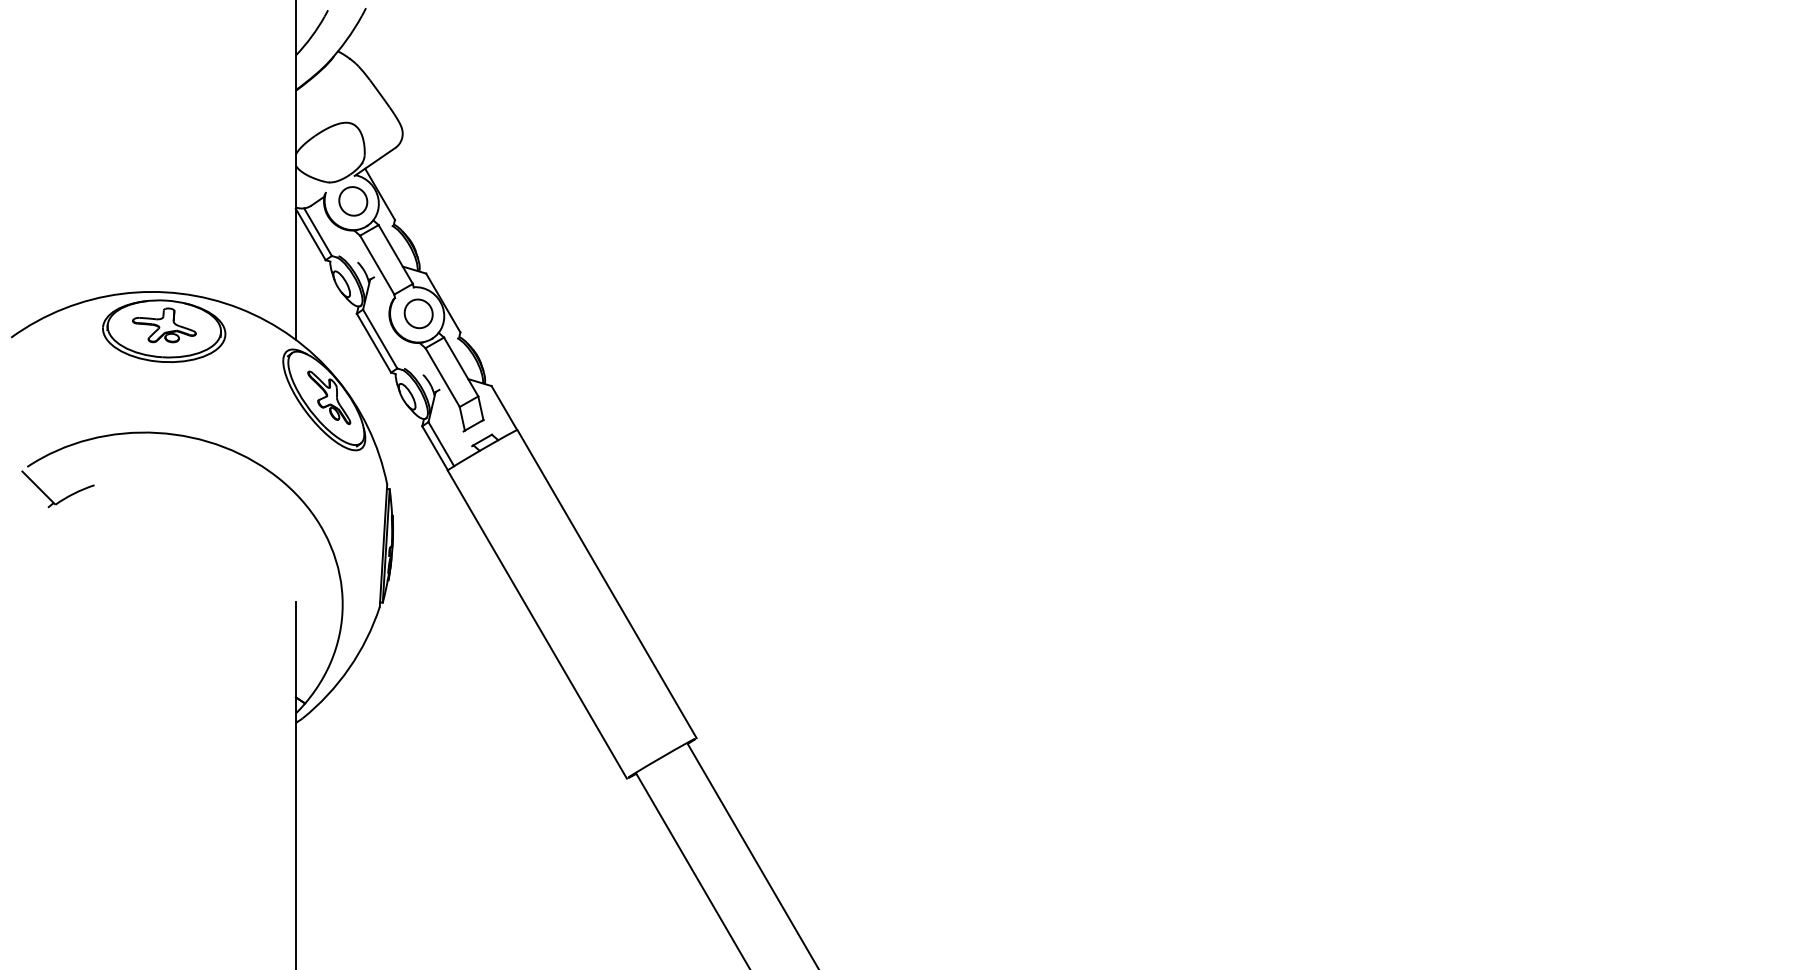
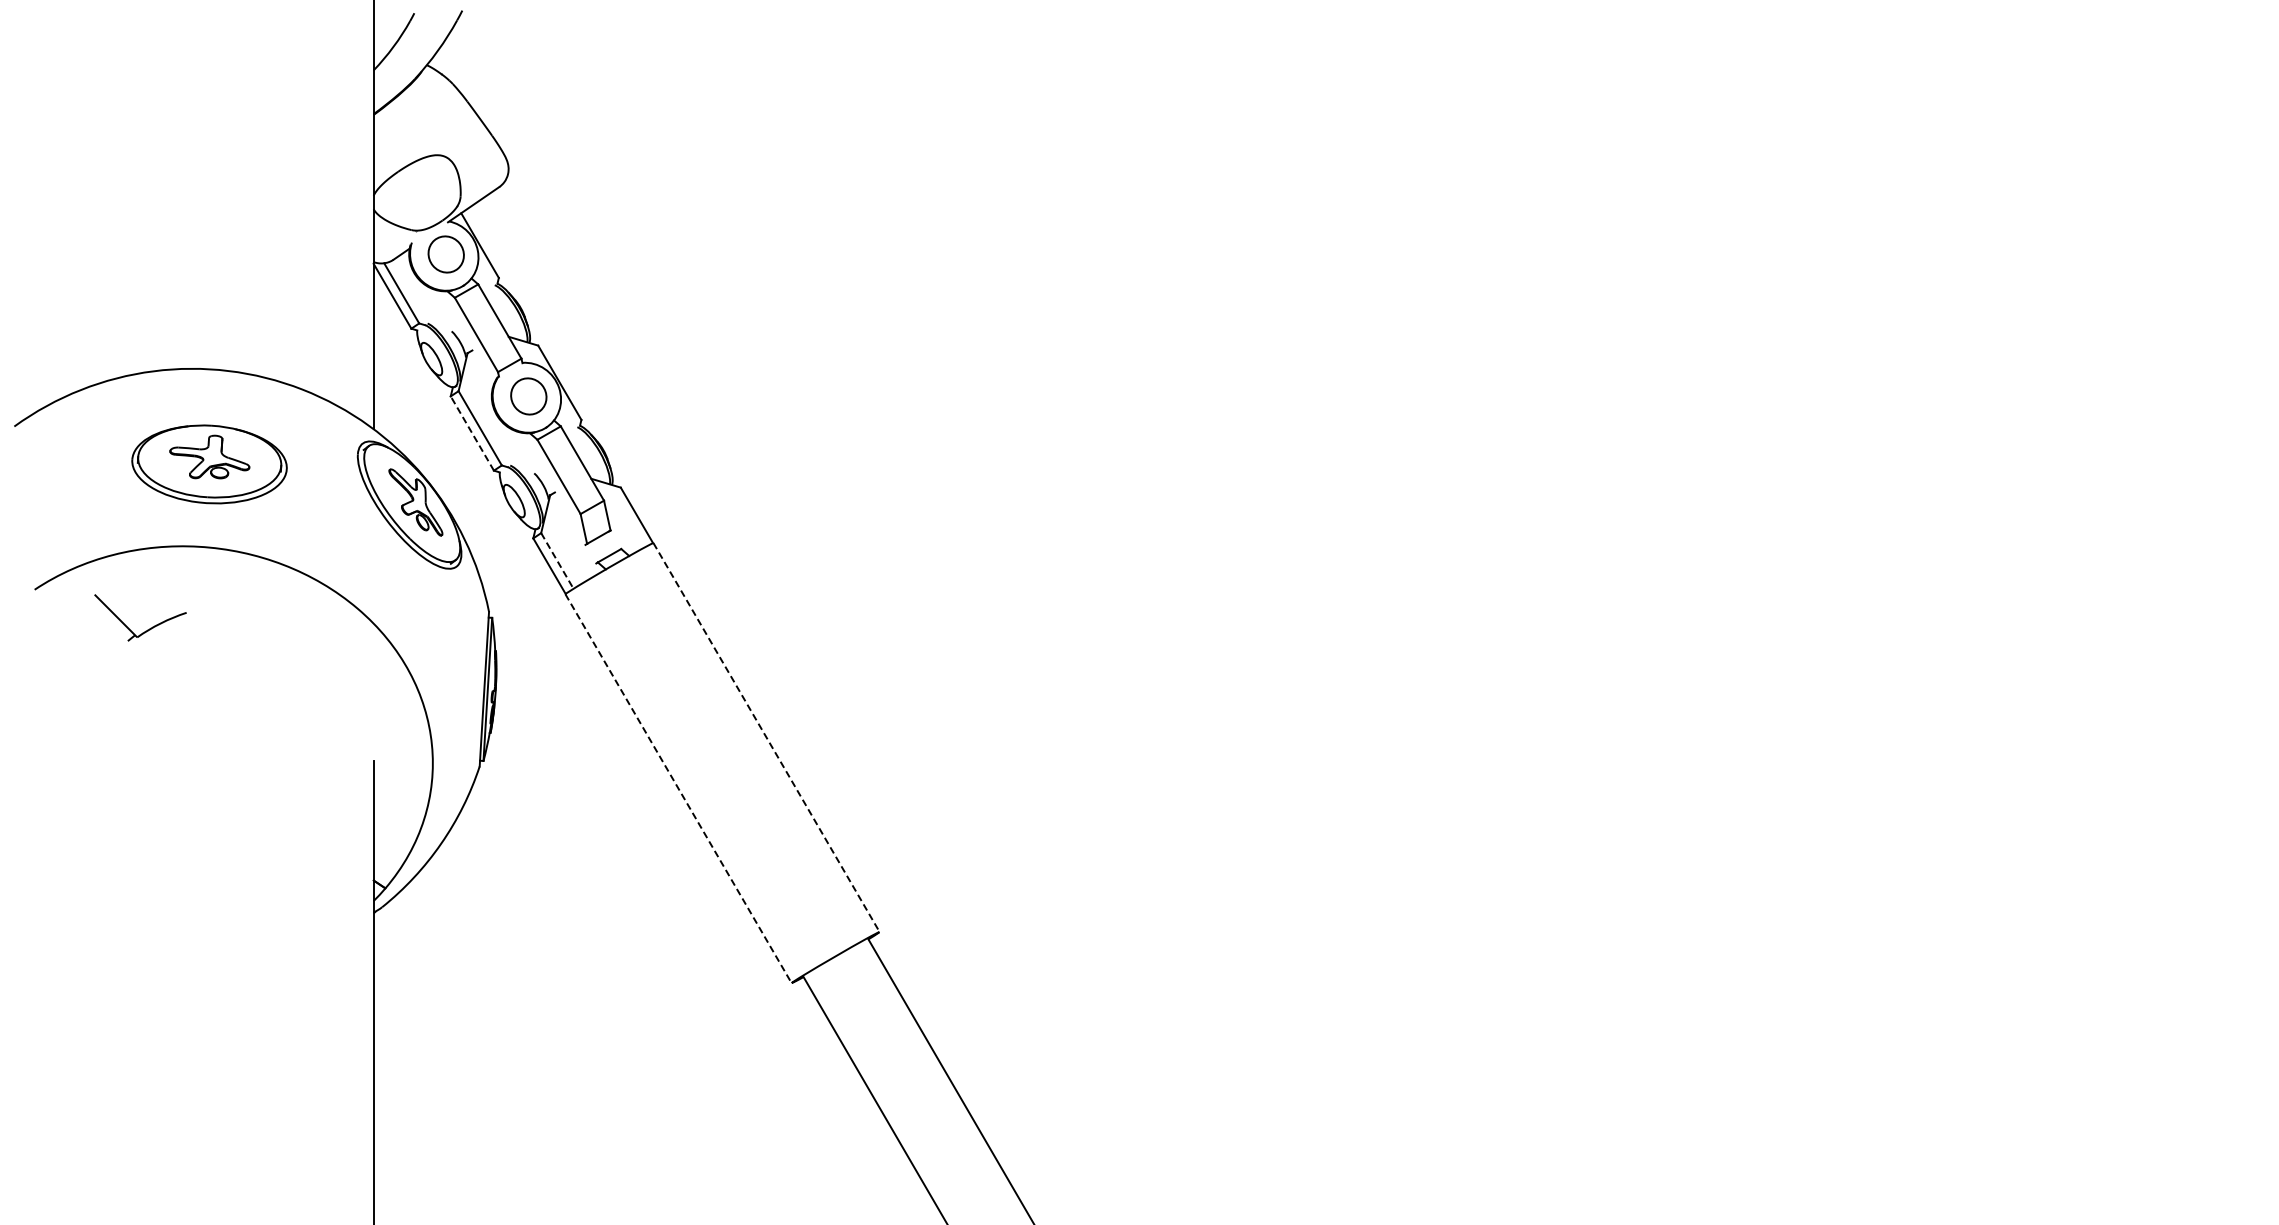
part: (164, 331) -> (209, 464), moved
line: (374, 343) -> (472, 433), solid -> dashed
line: (441, 444) -> (557, 561), solid -> dashed
part: (63, 498) -> (147, 629), moved
line: (607, 584) -> (766, 737), solid -> dashed
line: (537, 624) -> (678, 788), solid -> dashed

